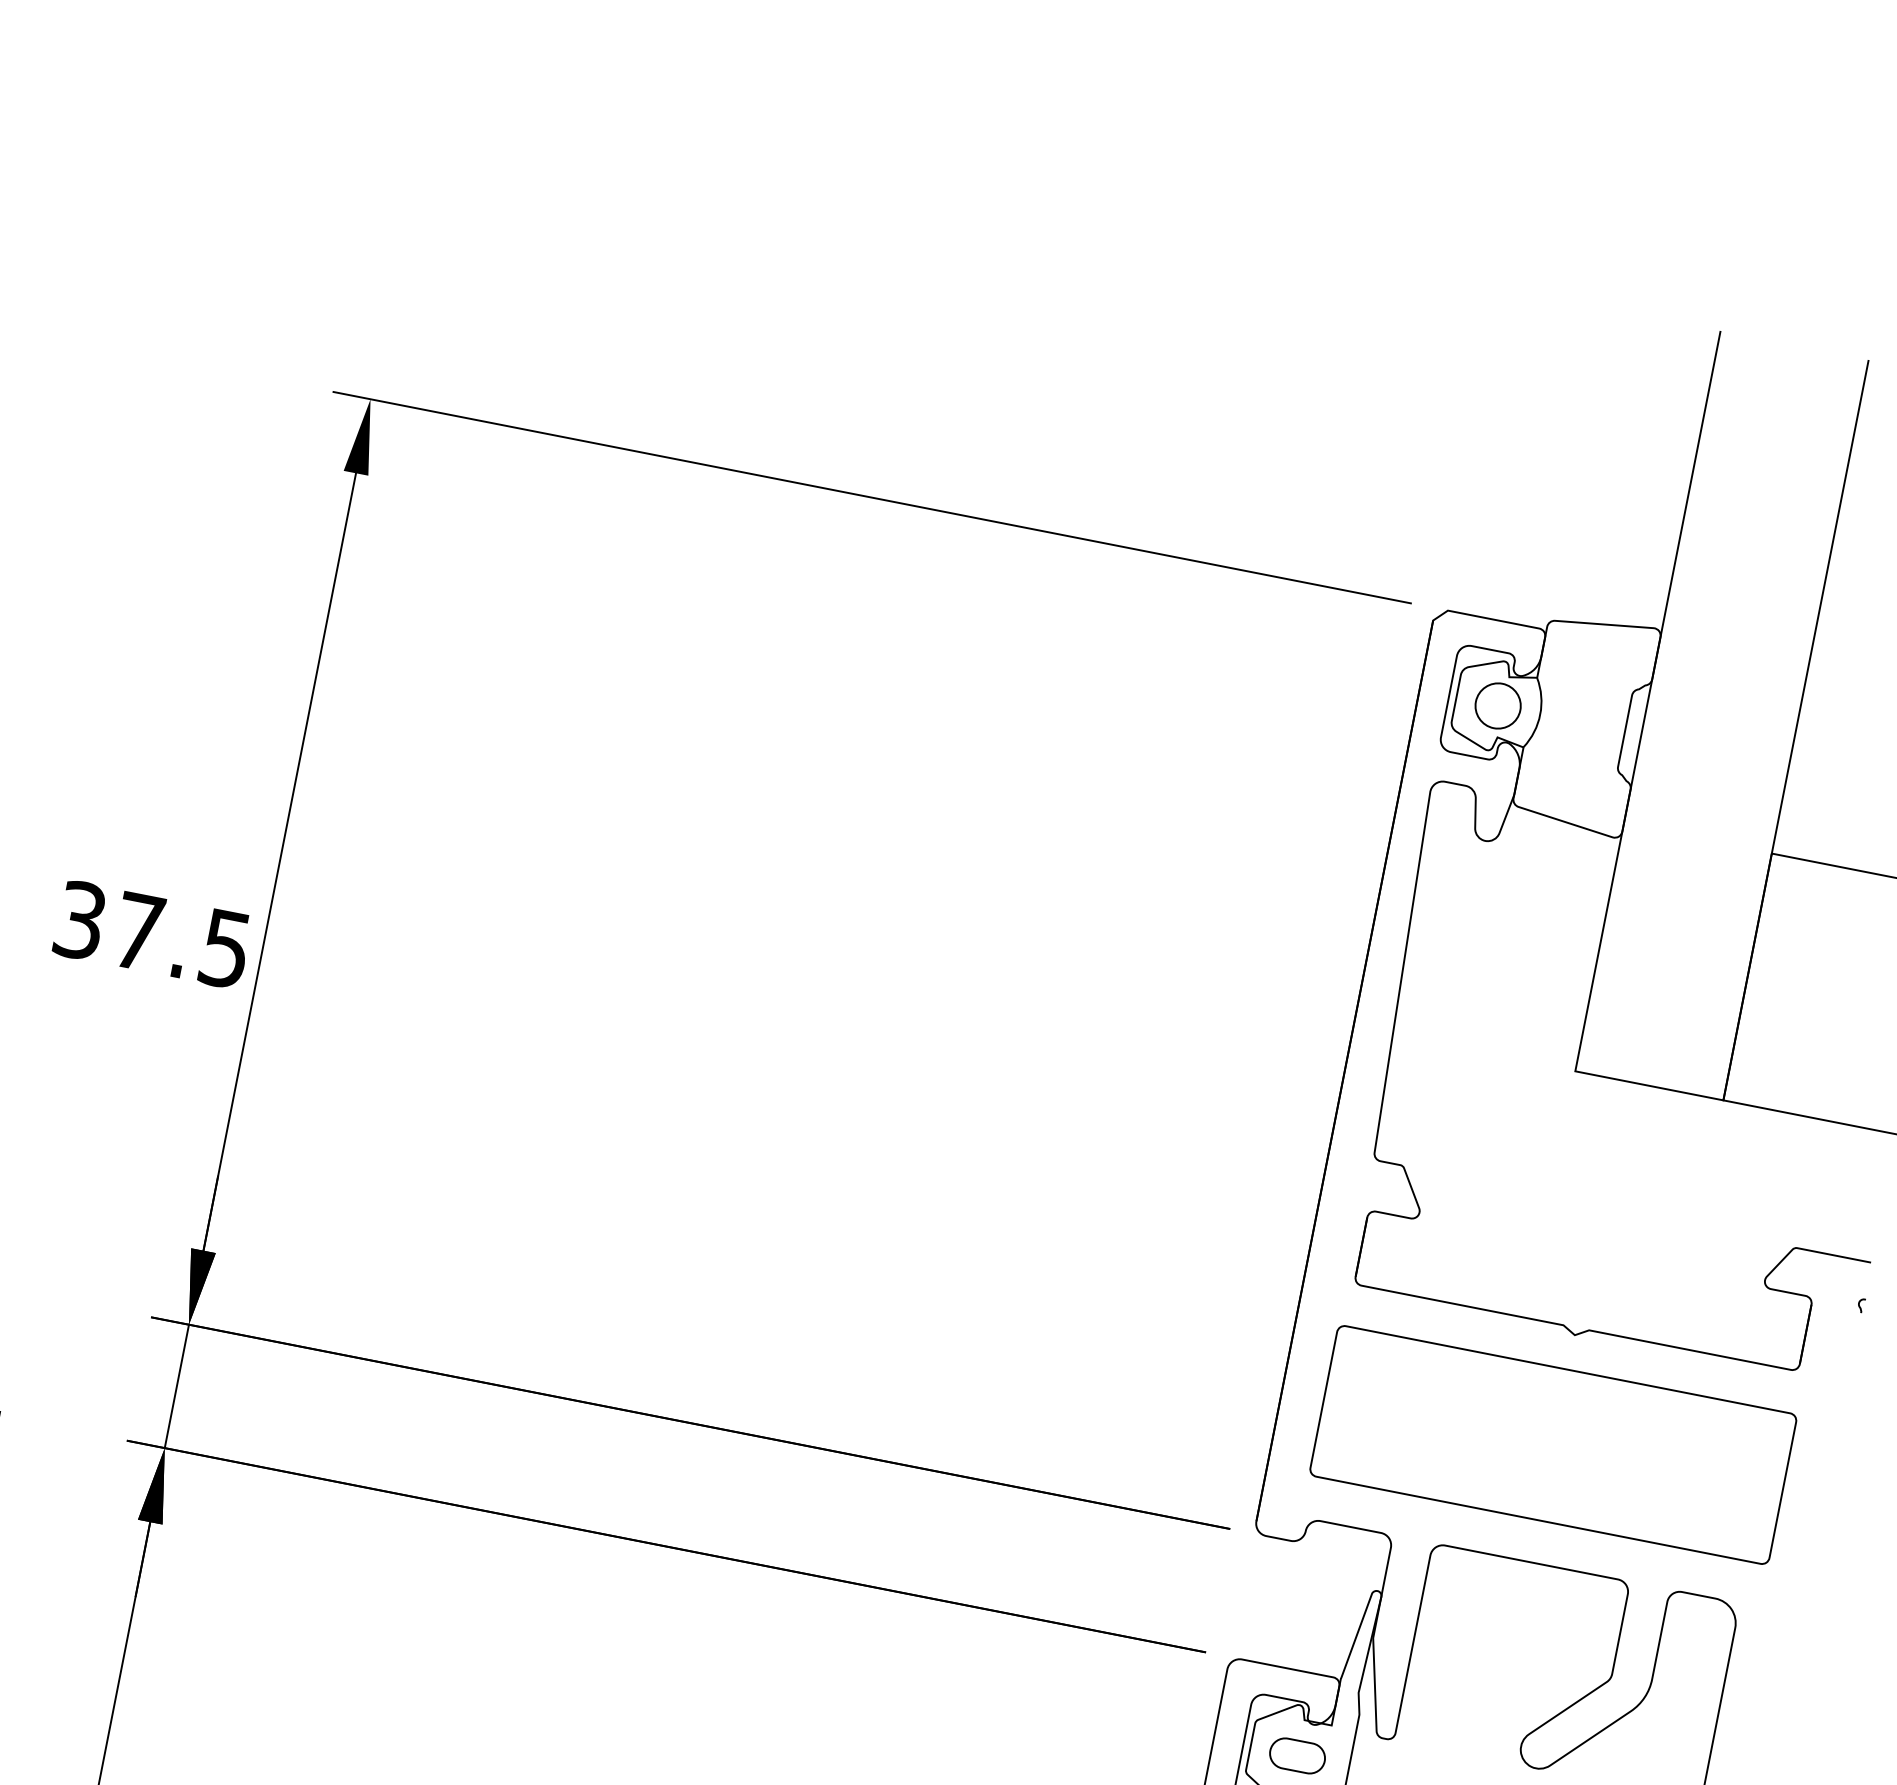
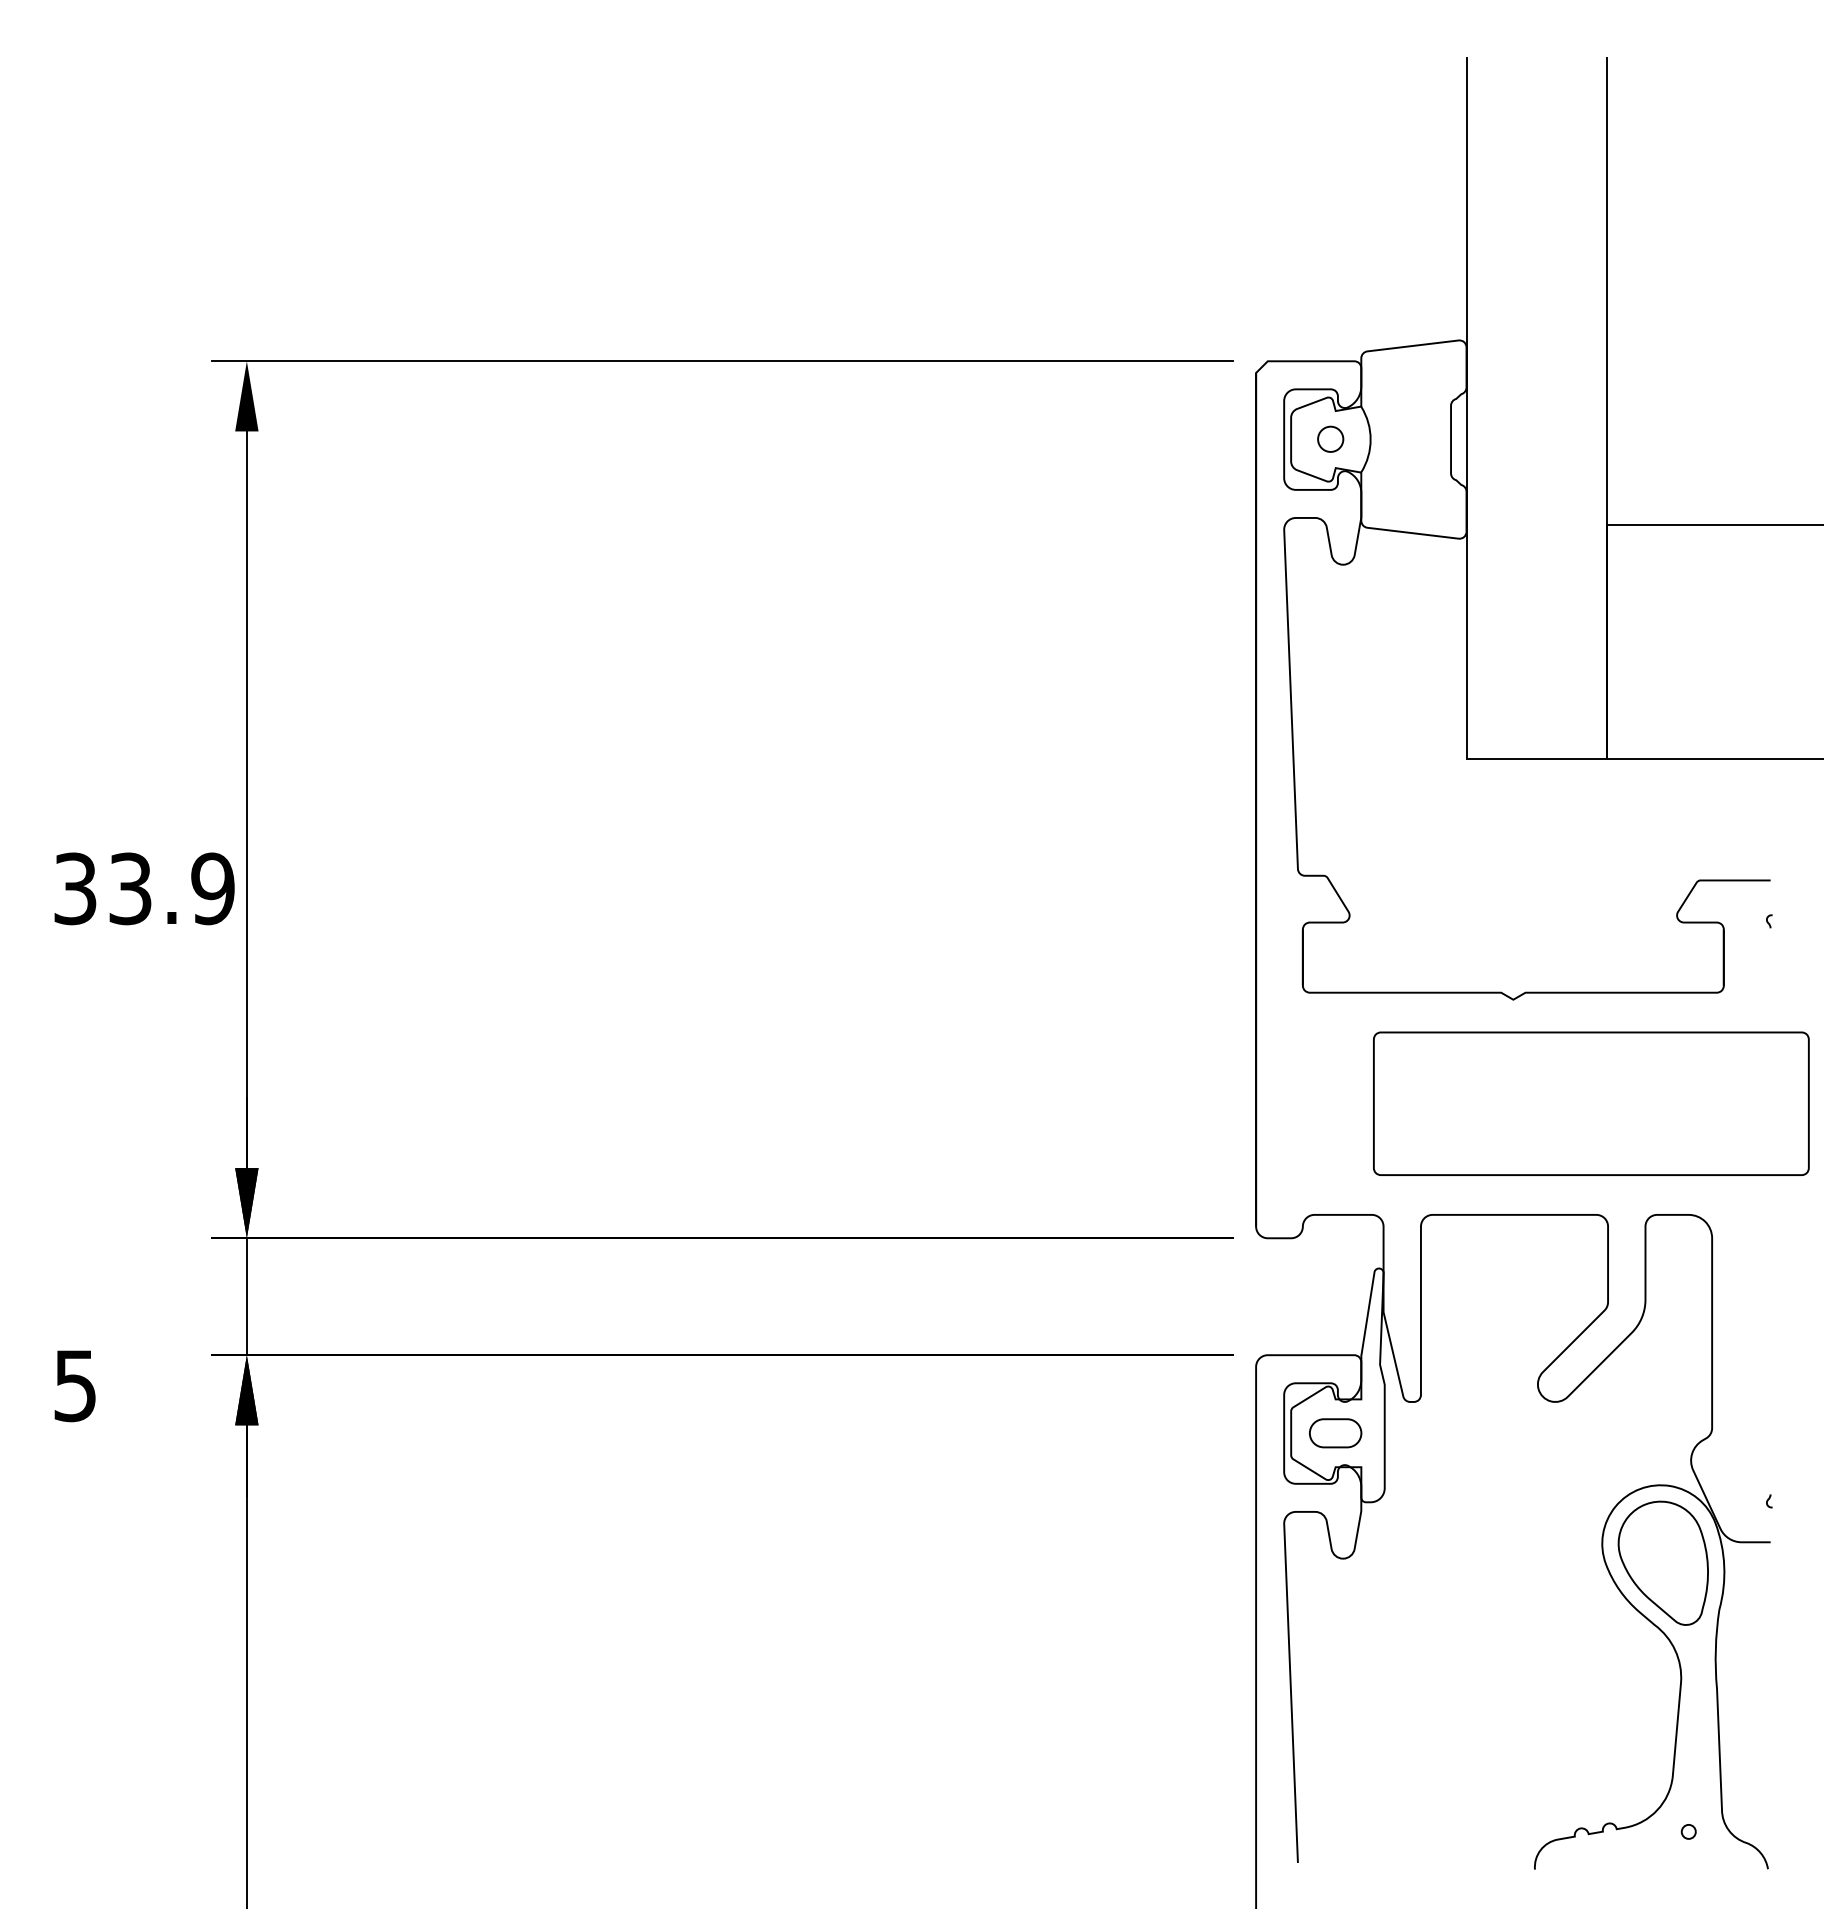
circle: (1497, 706) -> (1330, 439), size x0.6
text: (181, 940) -> (171, 888), 37.5 -> 33.9
part: (1553, 1444) -> (1591, 1103), moved

